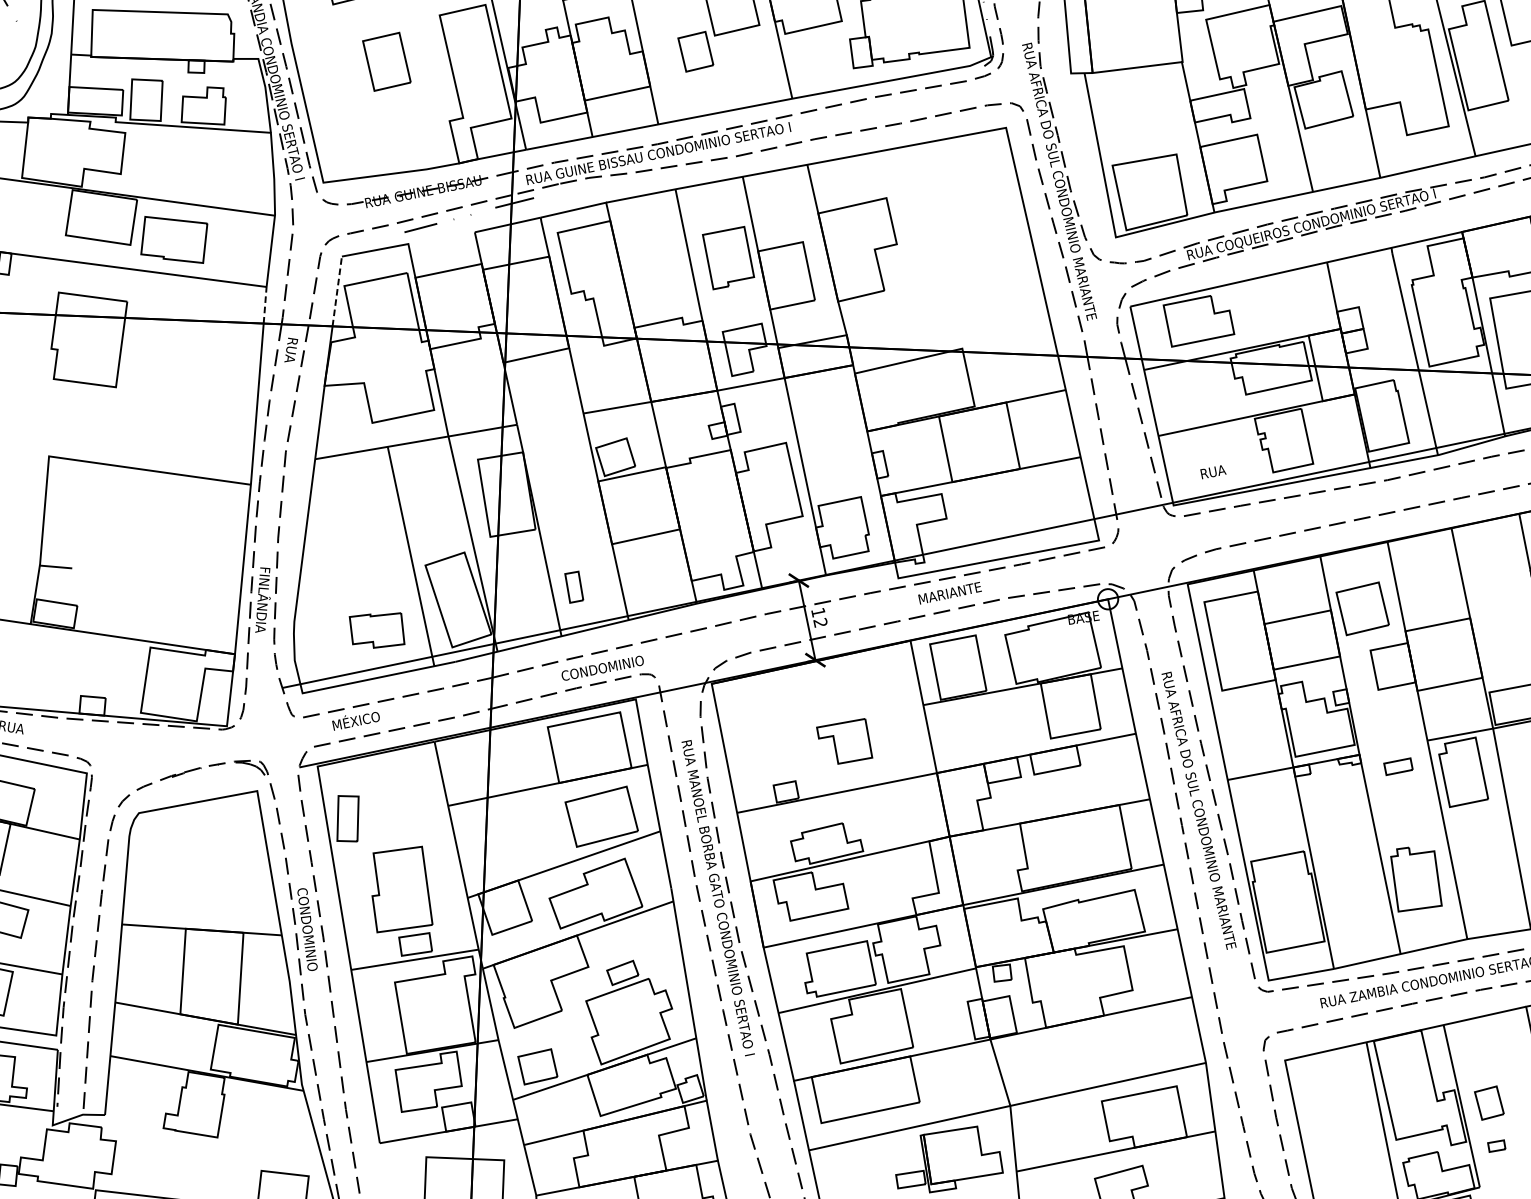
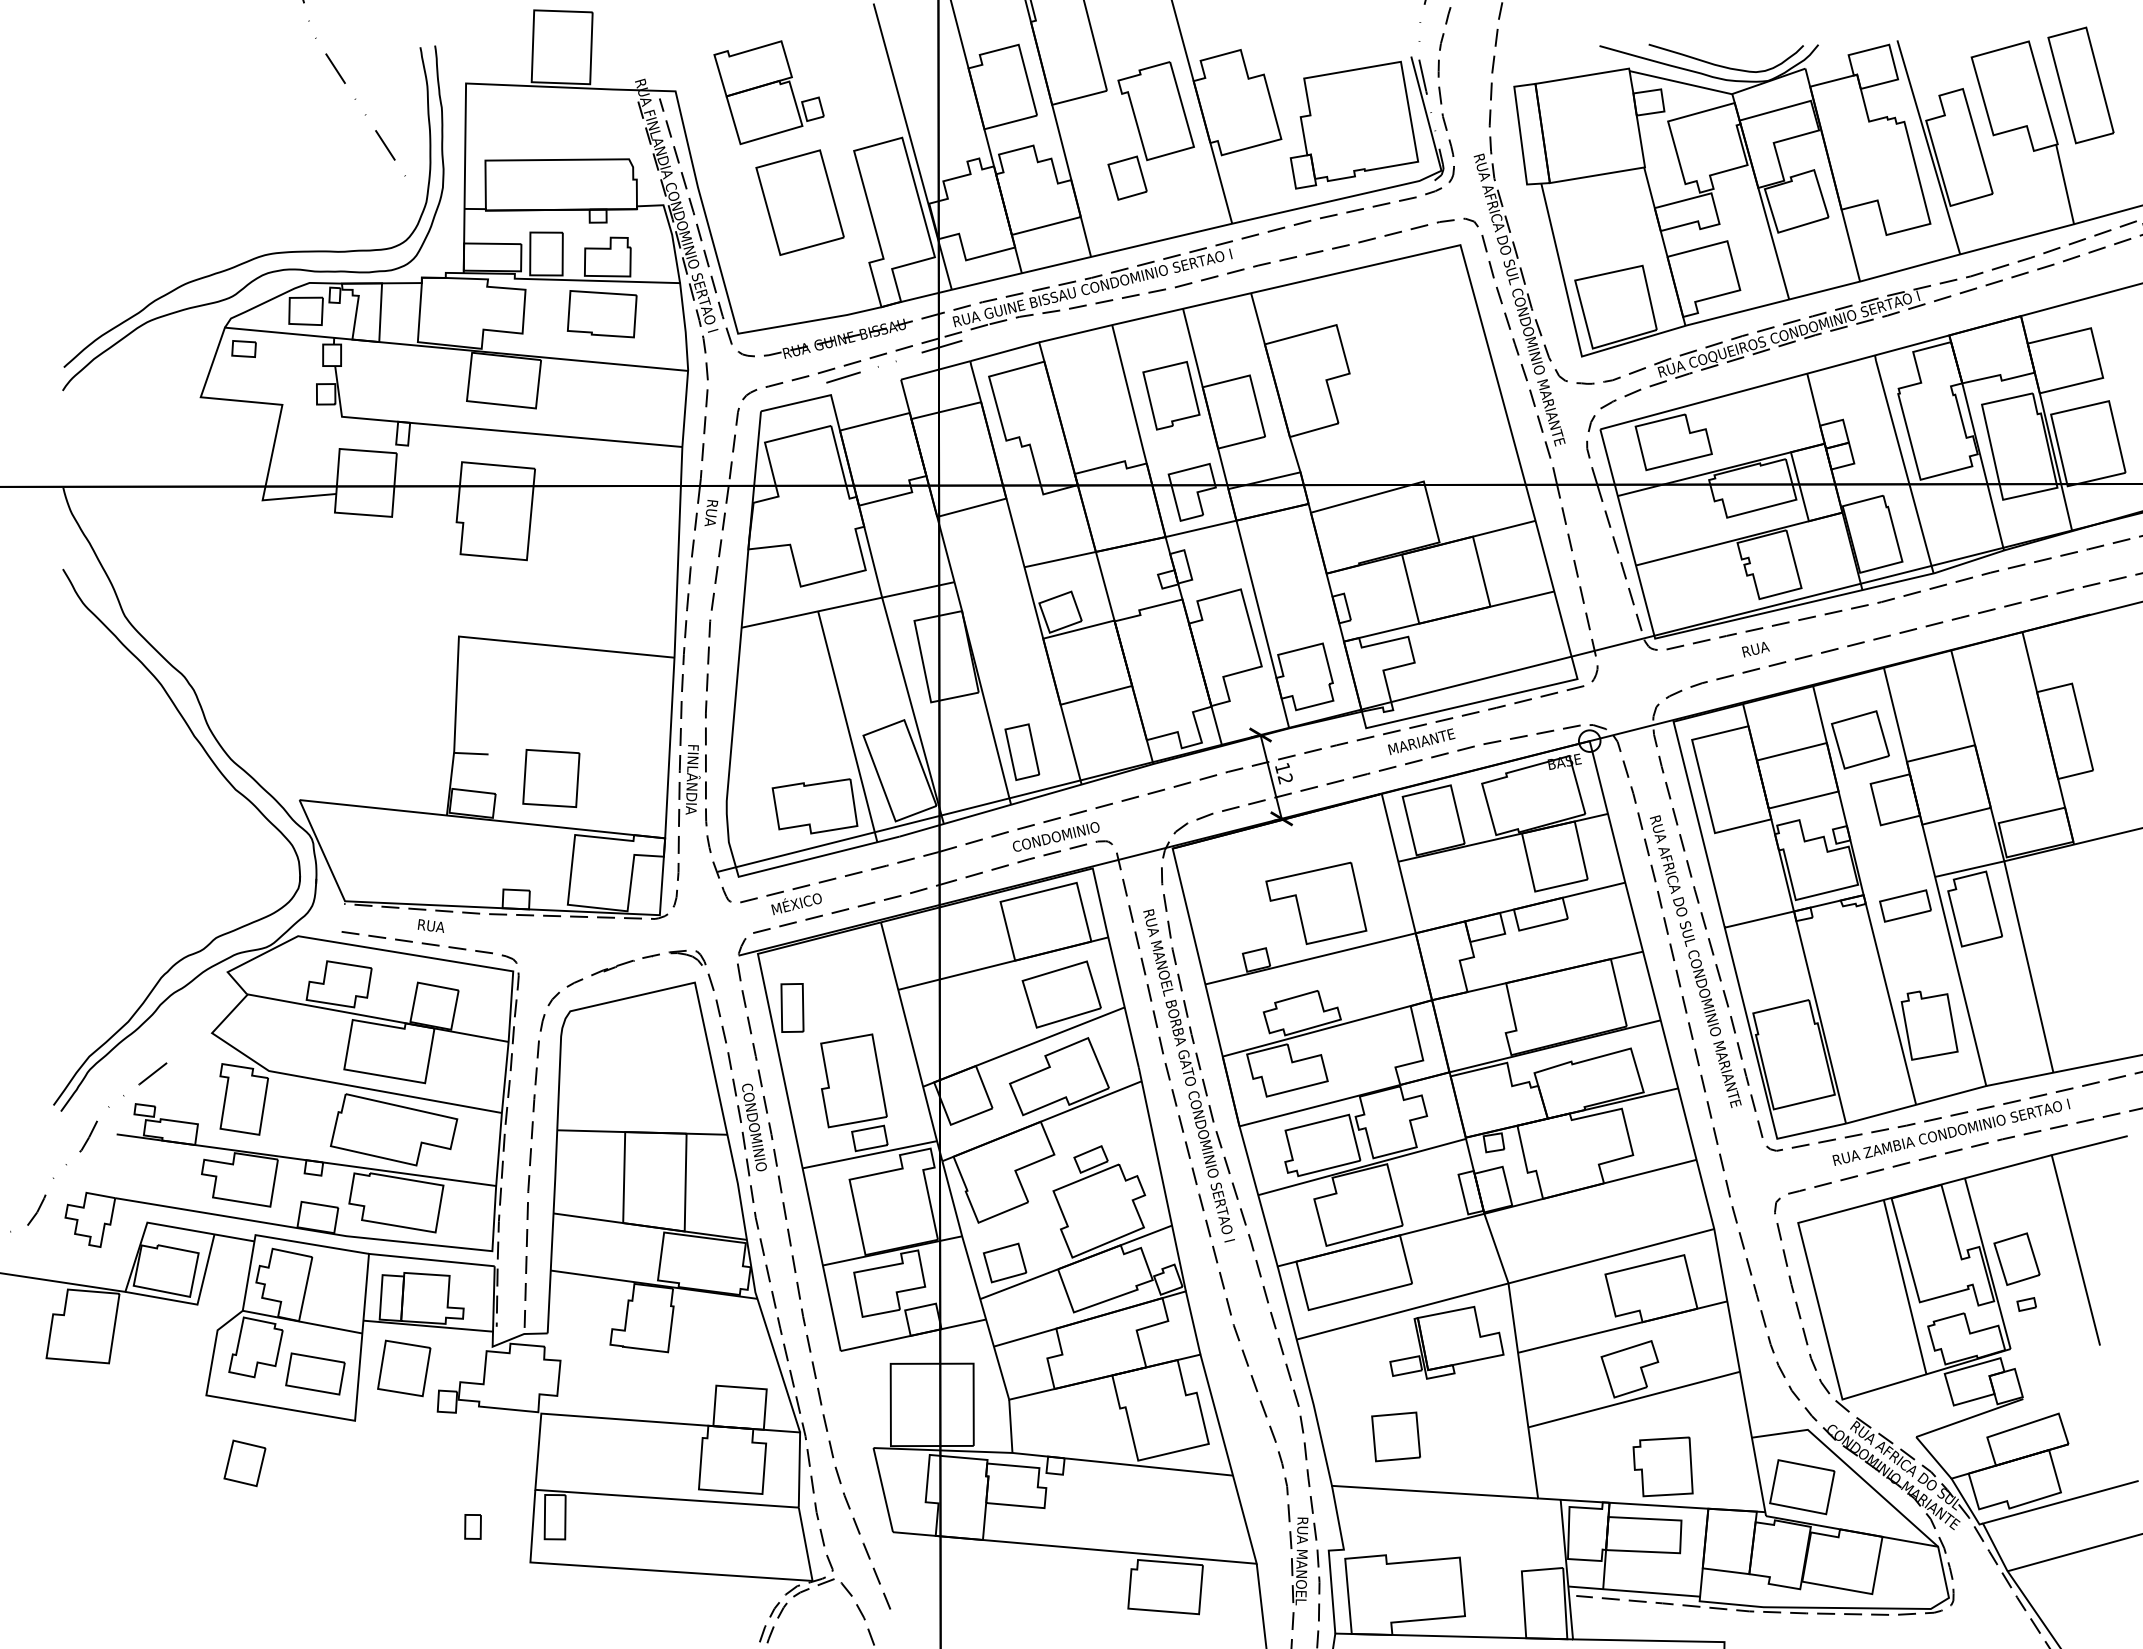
part: (386, 61) -> (799, 202), size x1.67
part: (173, 240) -> (601, 314), moved
line: (337, 291) -> (757, 448), dashed -> solid
line: (265, 304) -> (681, 465), dashed -> solid
text: (1213, 472) -> (1755, 649), moved
part: (574, 586) -> (1022, 751), size x1.67
part: (130, 593) -> (551, 778), added
part: (376, 630) -> (814, 806), size x1.43
part: (844, 741) -> (1316, 903), size x1.67
part: (1398, 766) -> (1905, 905), size x1.67
part: (1488, 1102) -> (2016, 1258), size x1.43

